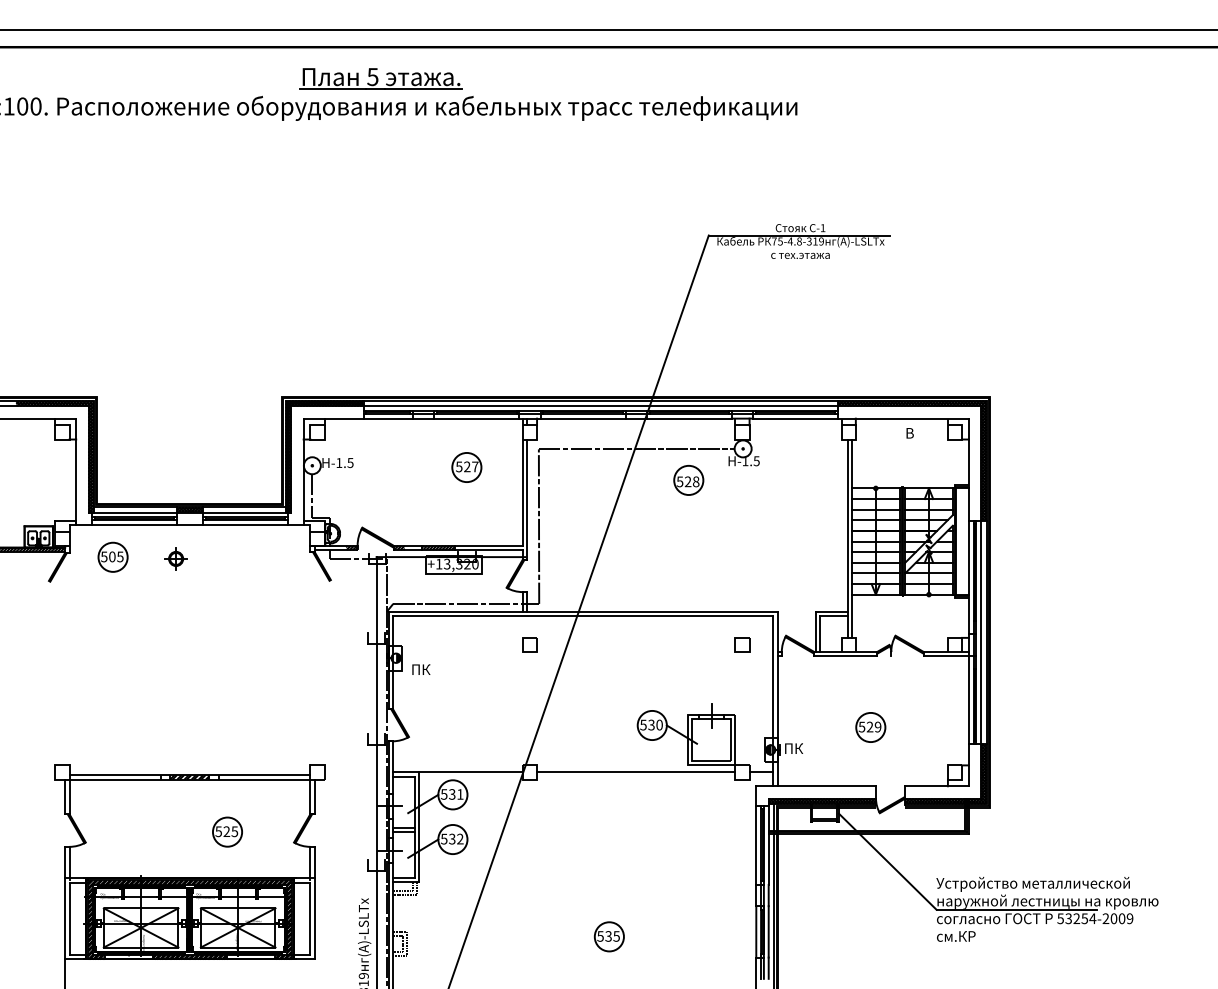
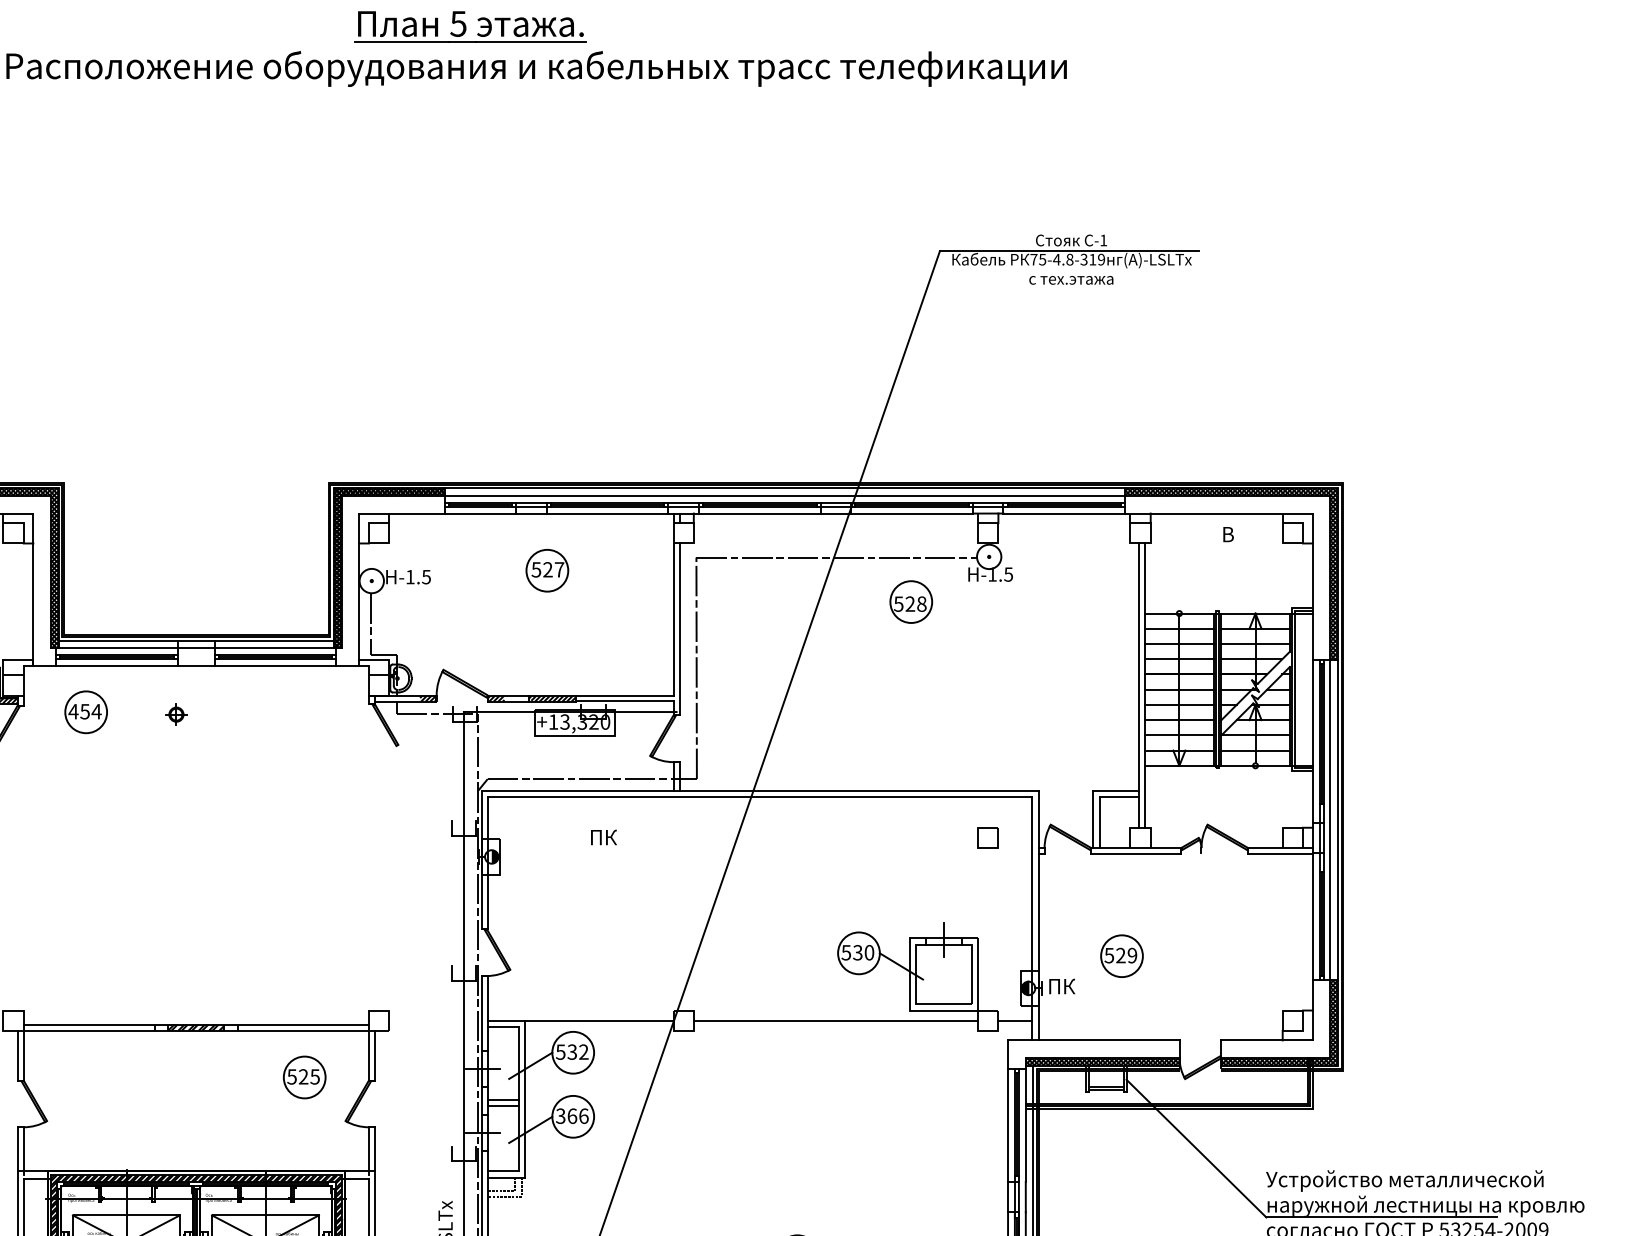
part: (466, 467) -> (546, 570), moved
hatch: (189, 509) -> (195, 643), removed
text: (111, 556) -> (83, 711), 505 -> 454
part: (175, 558) -> (175, 713), size x0.7
part: (529, 644) -> (682, 837), removed
text: (421, 669) -> (604, 837), moved
part: (870, 727) -> (1121, 956), moved
text: (460, 794) -> (584, 1052), 531 -> 532
part: (227, 831) -> (304, 1076), moved
text: (452, 838) -> (572, 1115), 532 -> 366

